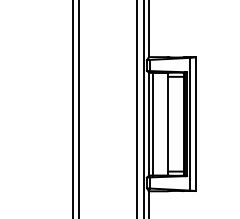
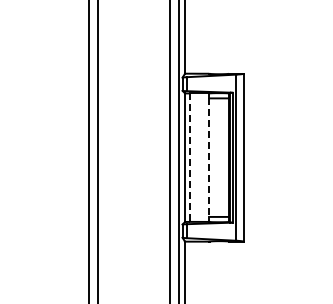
line: (152, 124) -> (189, 158), solid -> dashed
line: (168, 124) -> (209, 158), solid -> dashed

